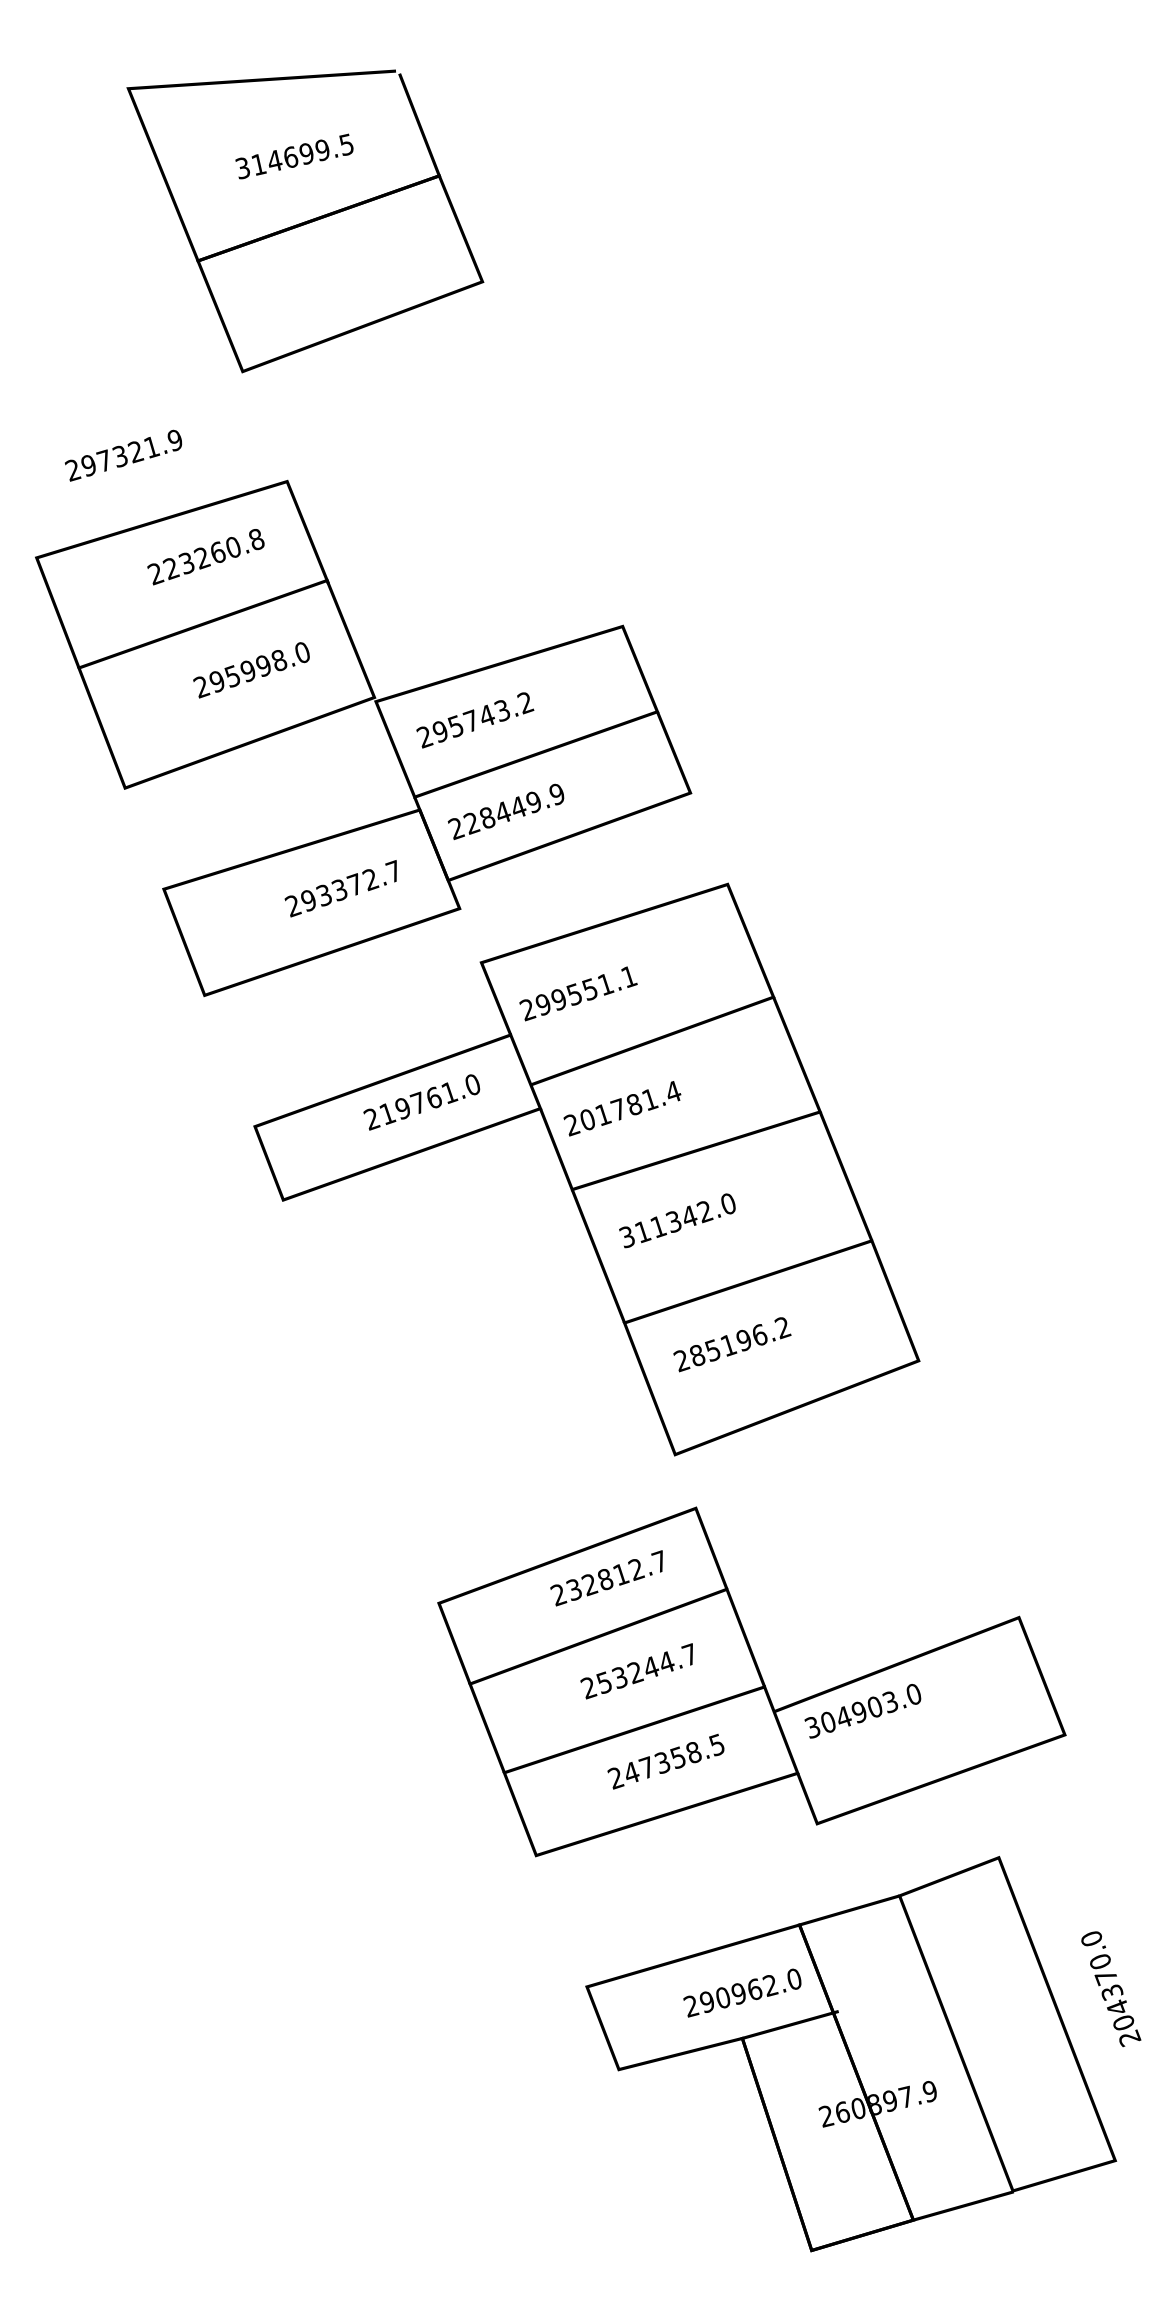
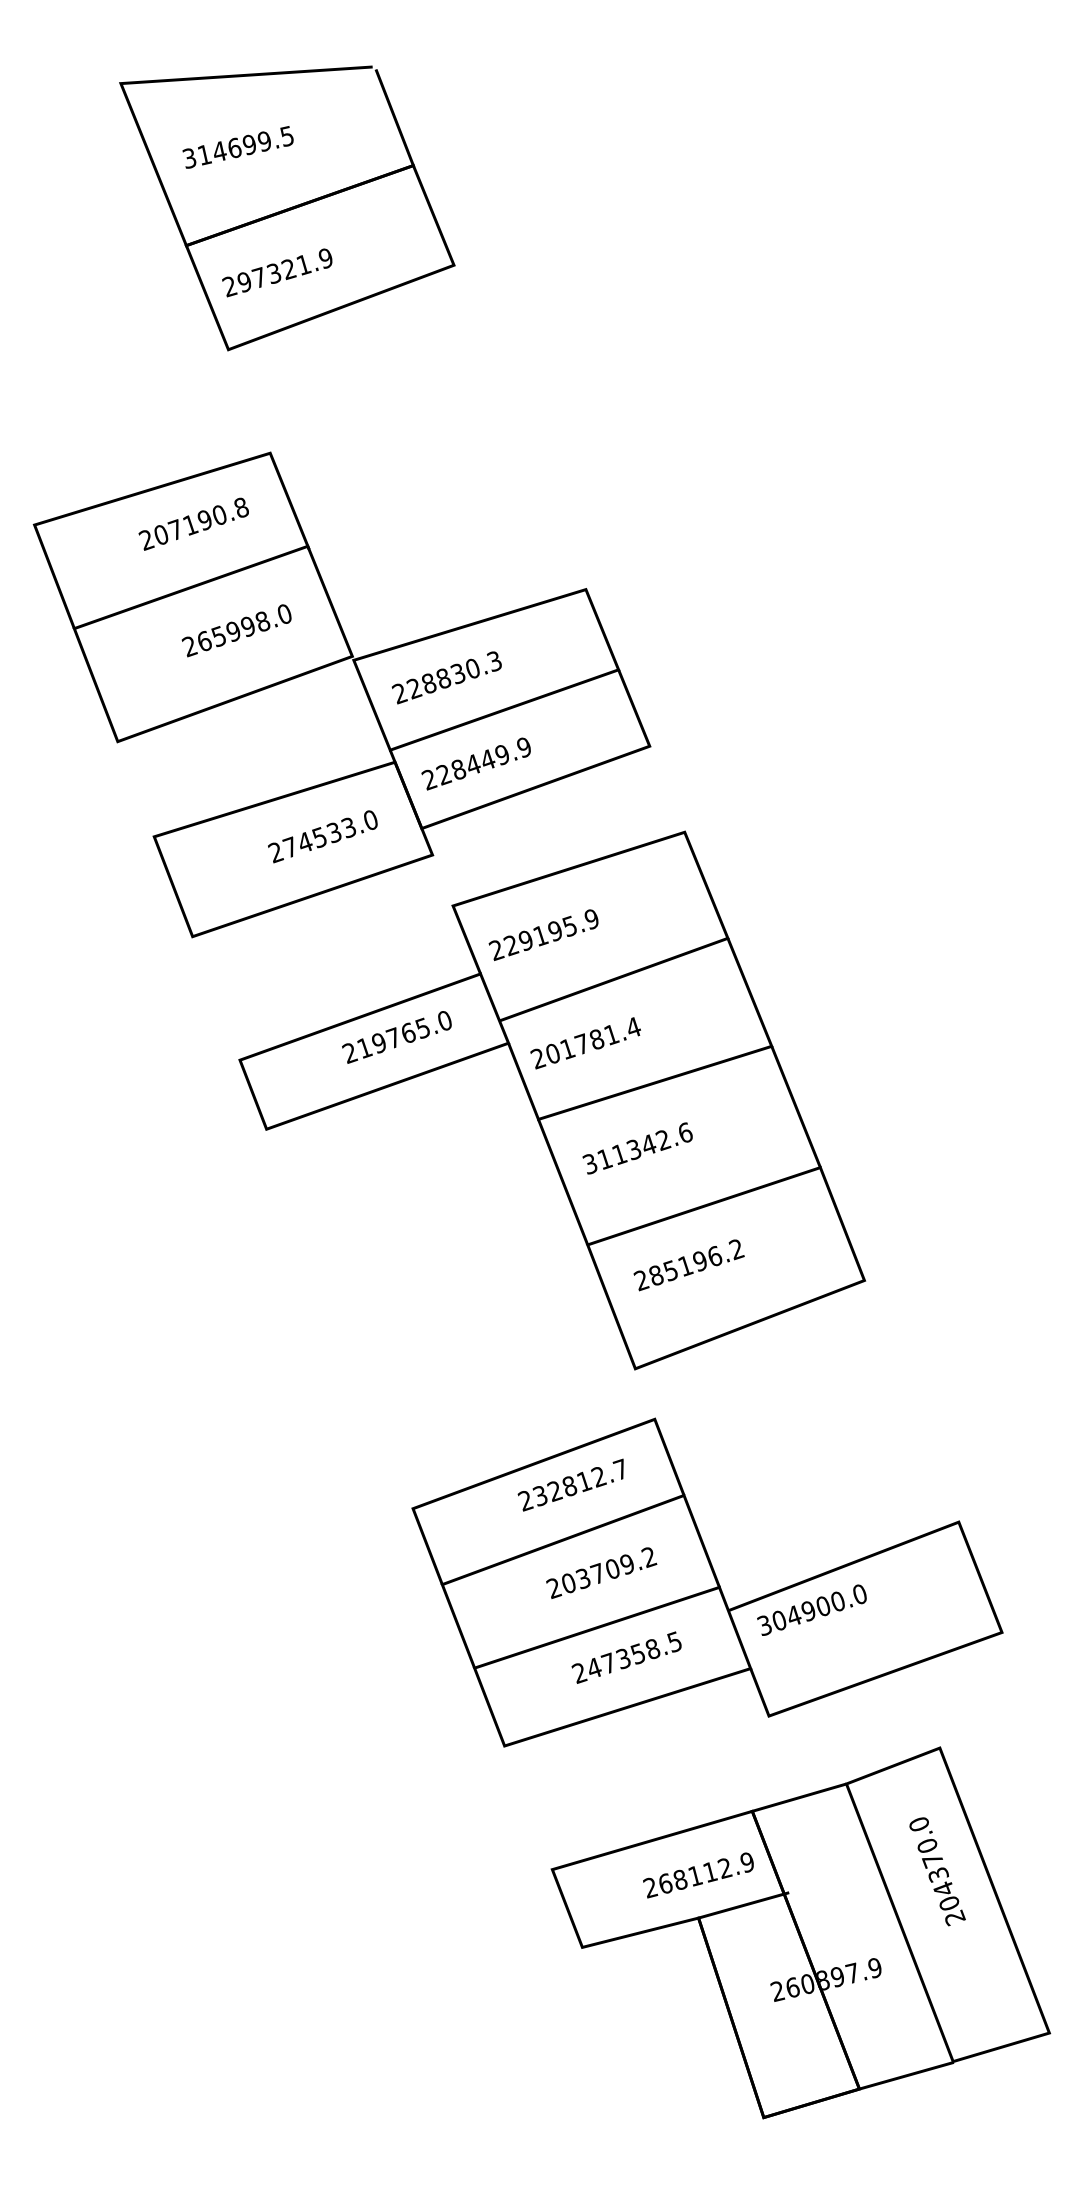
text: (293, 156) -> (237, 147), moved
text: (123, 455) -> (277, 272), moved
text: (193, 560) -> (182, 527), 223260.8 -> 207190.8
text: (217, 680) -> (204, 640), 295998.0 -> 265998.0
text: (483, 717) -> (454, 675), 295743.2 -> 228830.3
text: (350, 885) -> (329, 833), 293372.7 -> 274533.0
text: (586, 990) -> (551, 932), 299551.1 -> 229195.9
text: (450, 1091) -> (423, 1027), 219761.0 -> 219765.0
text: (728, 1203) -> (685, 1132), 311342.0 -> 311342.6
text: (647, 1667) -> (609, 1569), 253244.7 -> 203709.2
text: (890, 1701) -> (837, 1601), 304903.0 -> 304900.0
text: (1111, 1988) -> (937, 1871), moved
text: (750, 1991) -> (706, 1873), 290962.0 -> 268112.9

